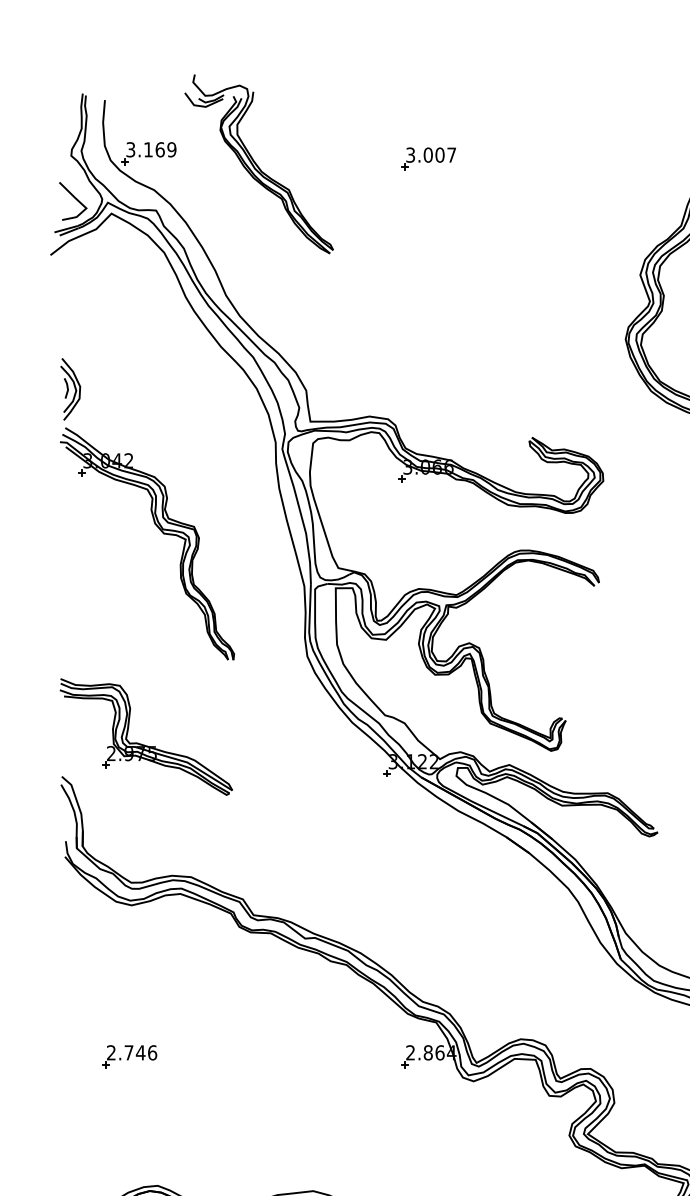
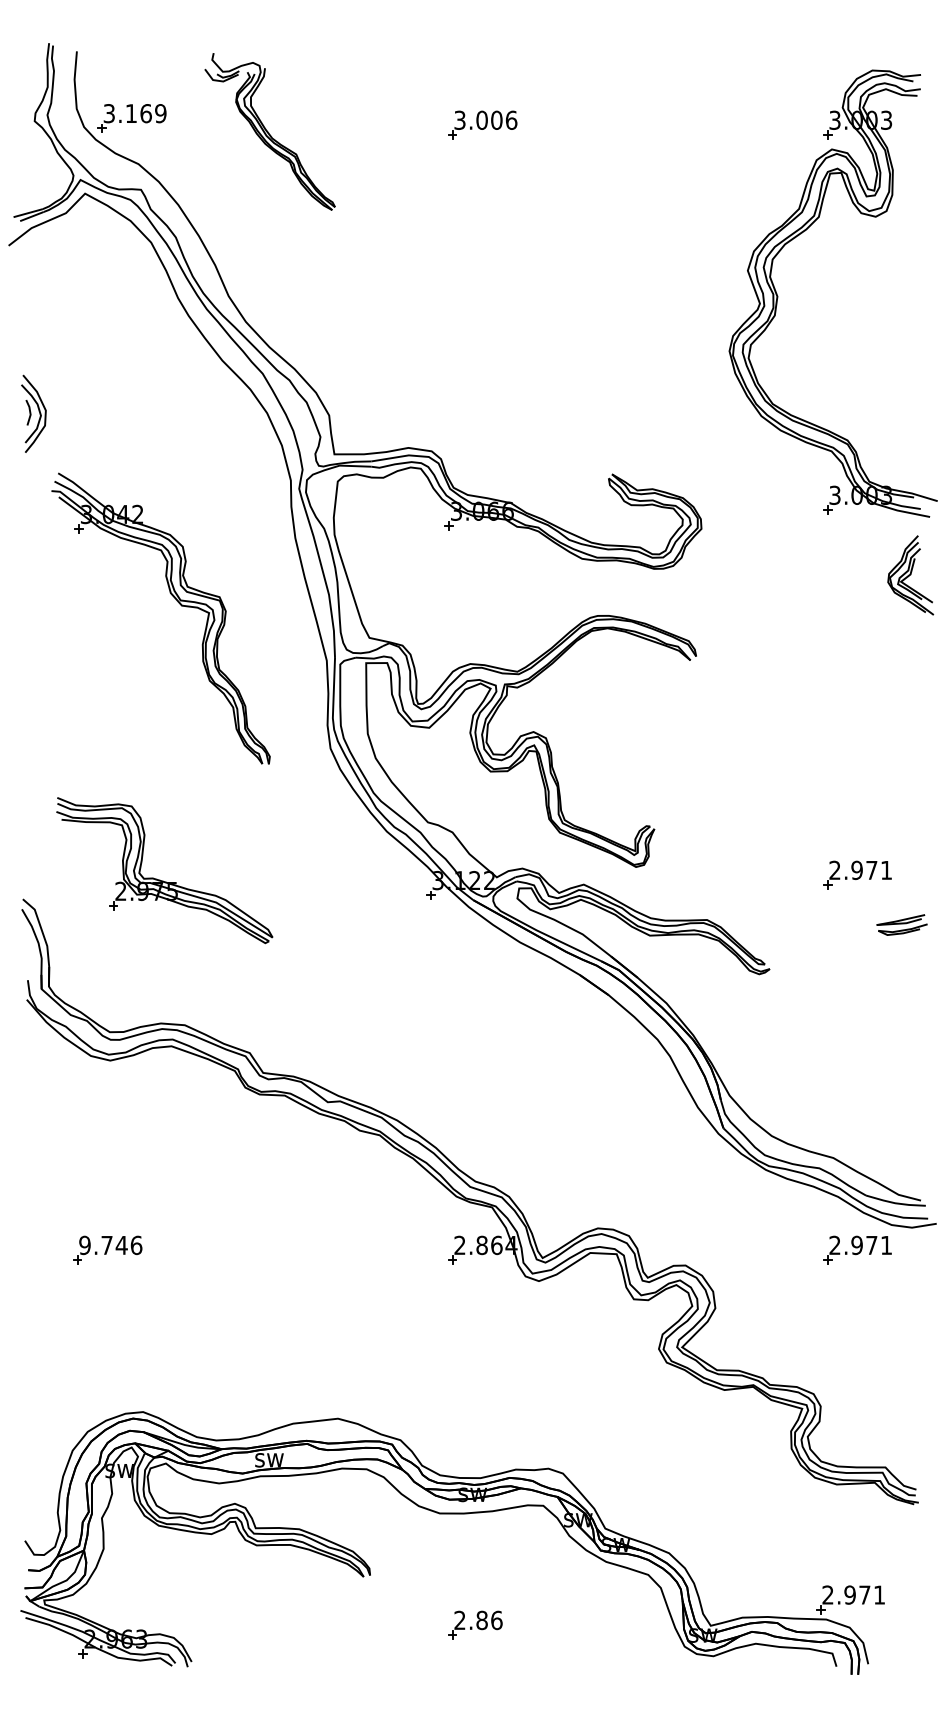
text: (451, 154) -> (511, 119), 3.007 -> 3.006
part: (258, 164) -> (269, 131), size x0.7
line: (75, 199) -> (39, 175), removed
part: (160, 531) -> (177, 602), moved
part: (142, 744) -> (160, 879), moved
text: (111, 1052) -> (84, 1245), 2.746 -> 9.746

